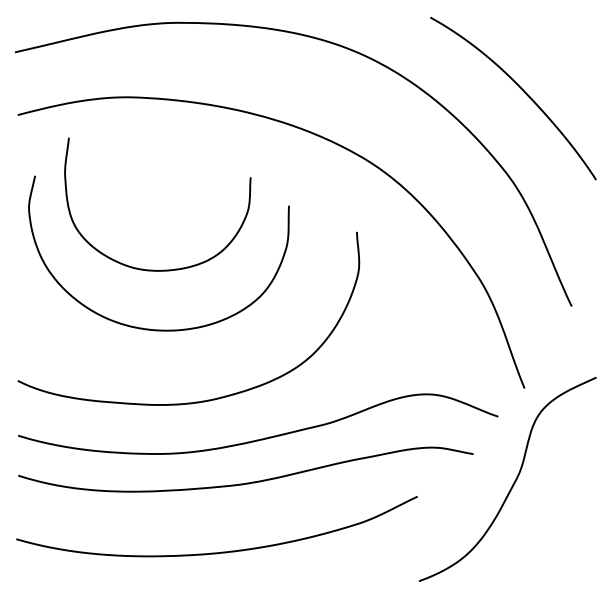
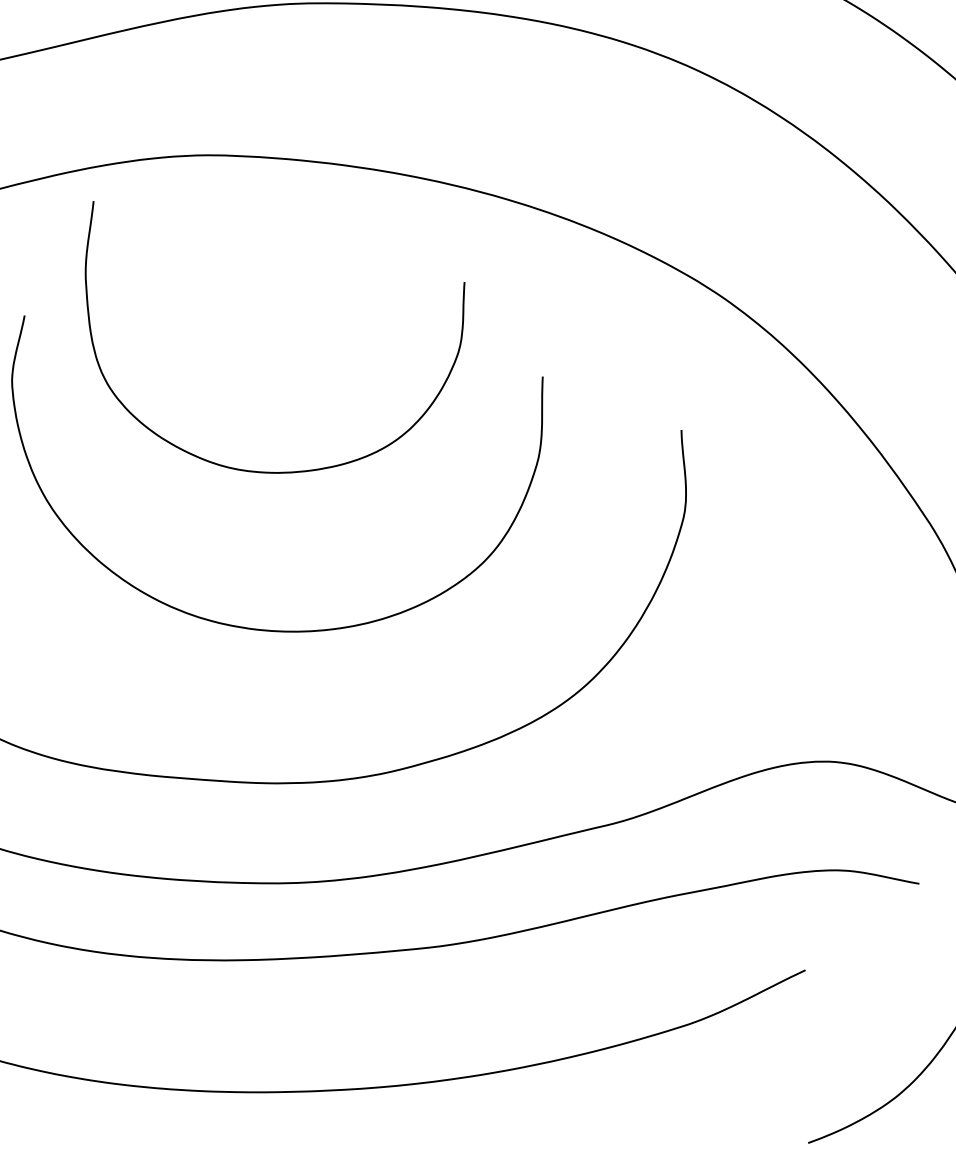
curve: (155, 269) -> (270, 470), moved

